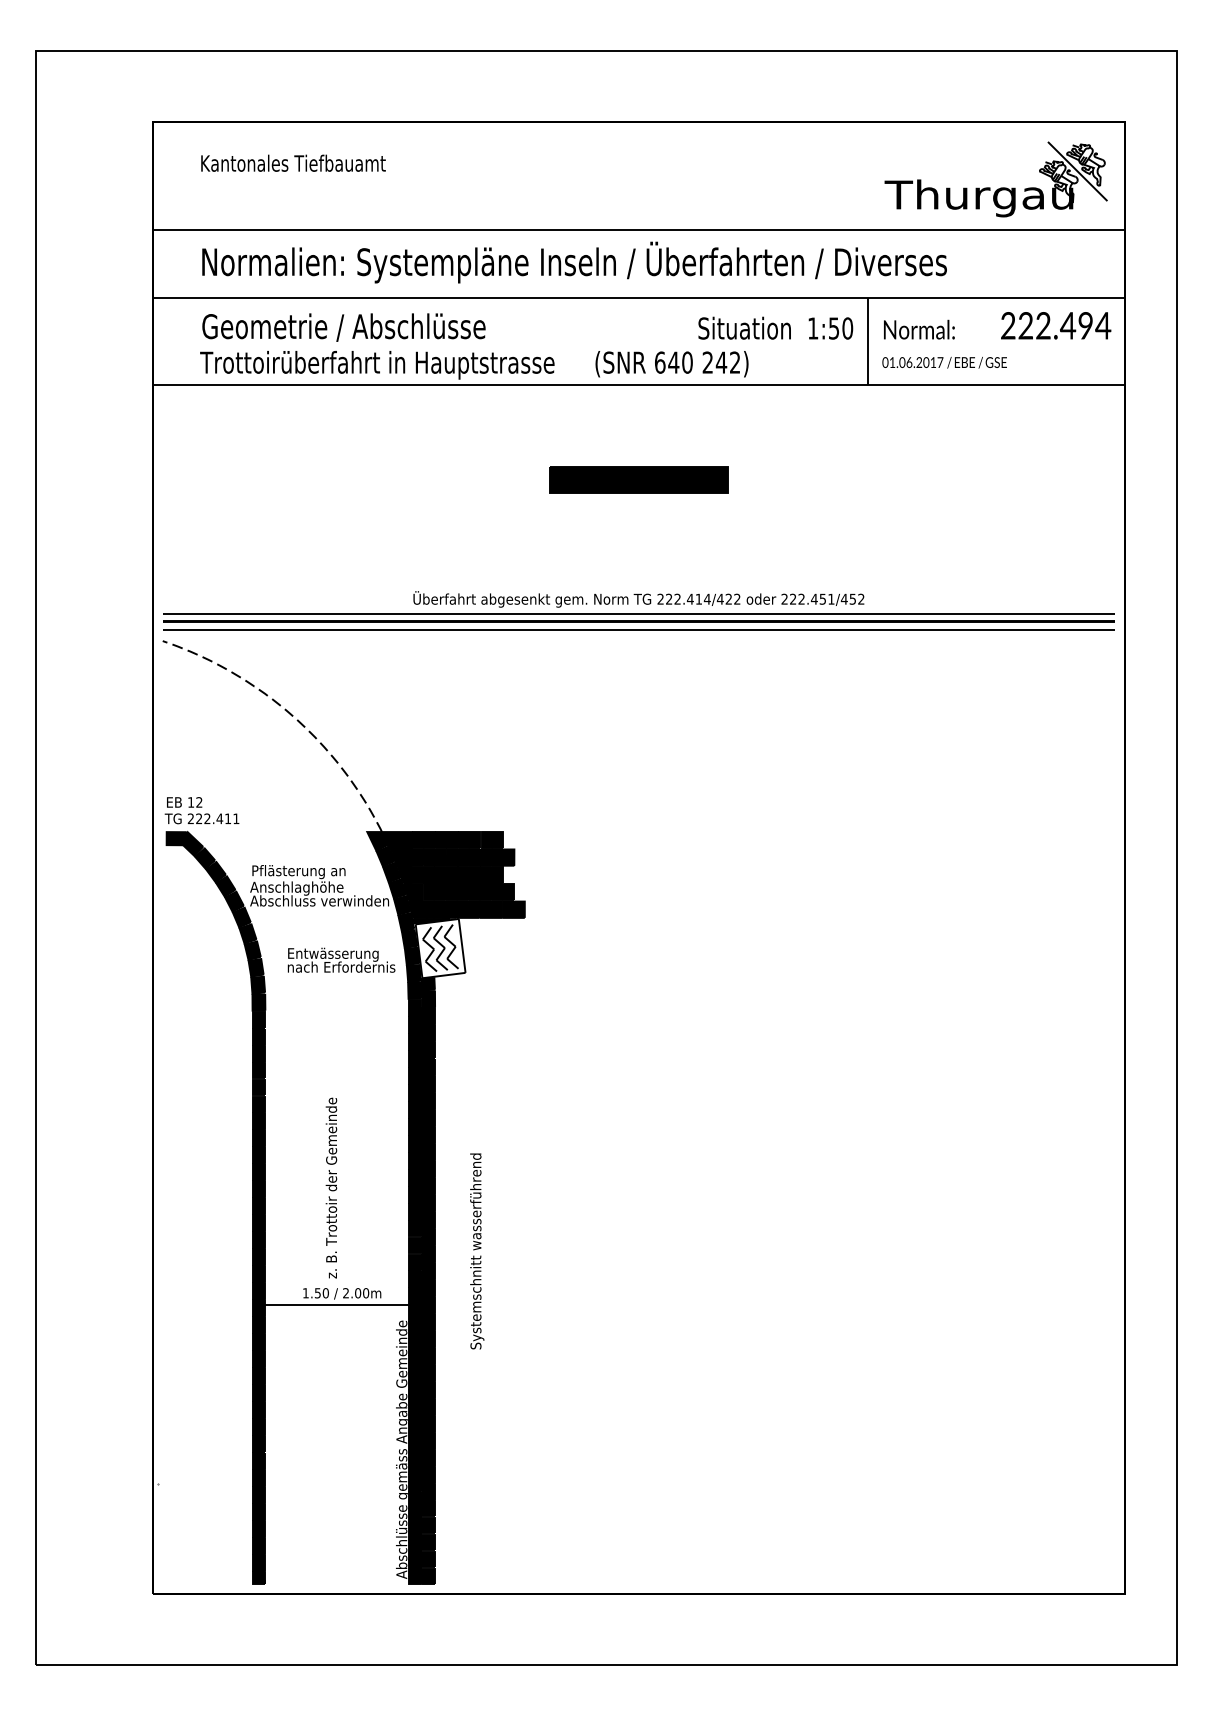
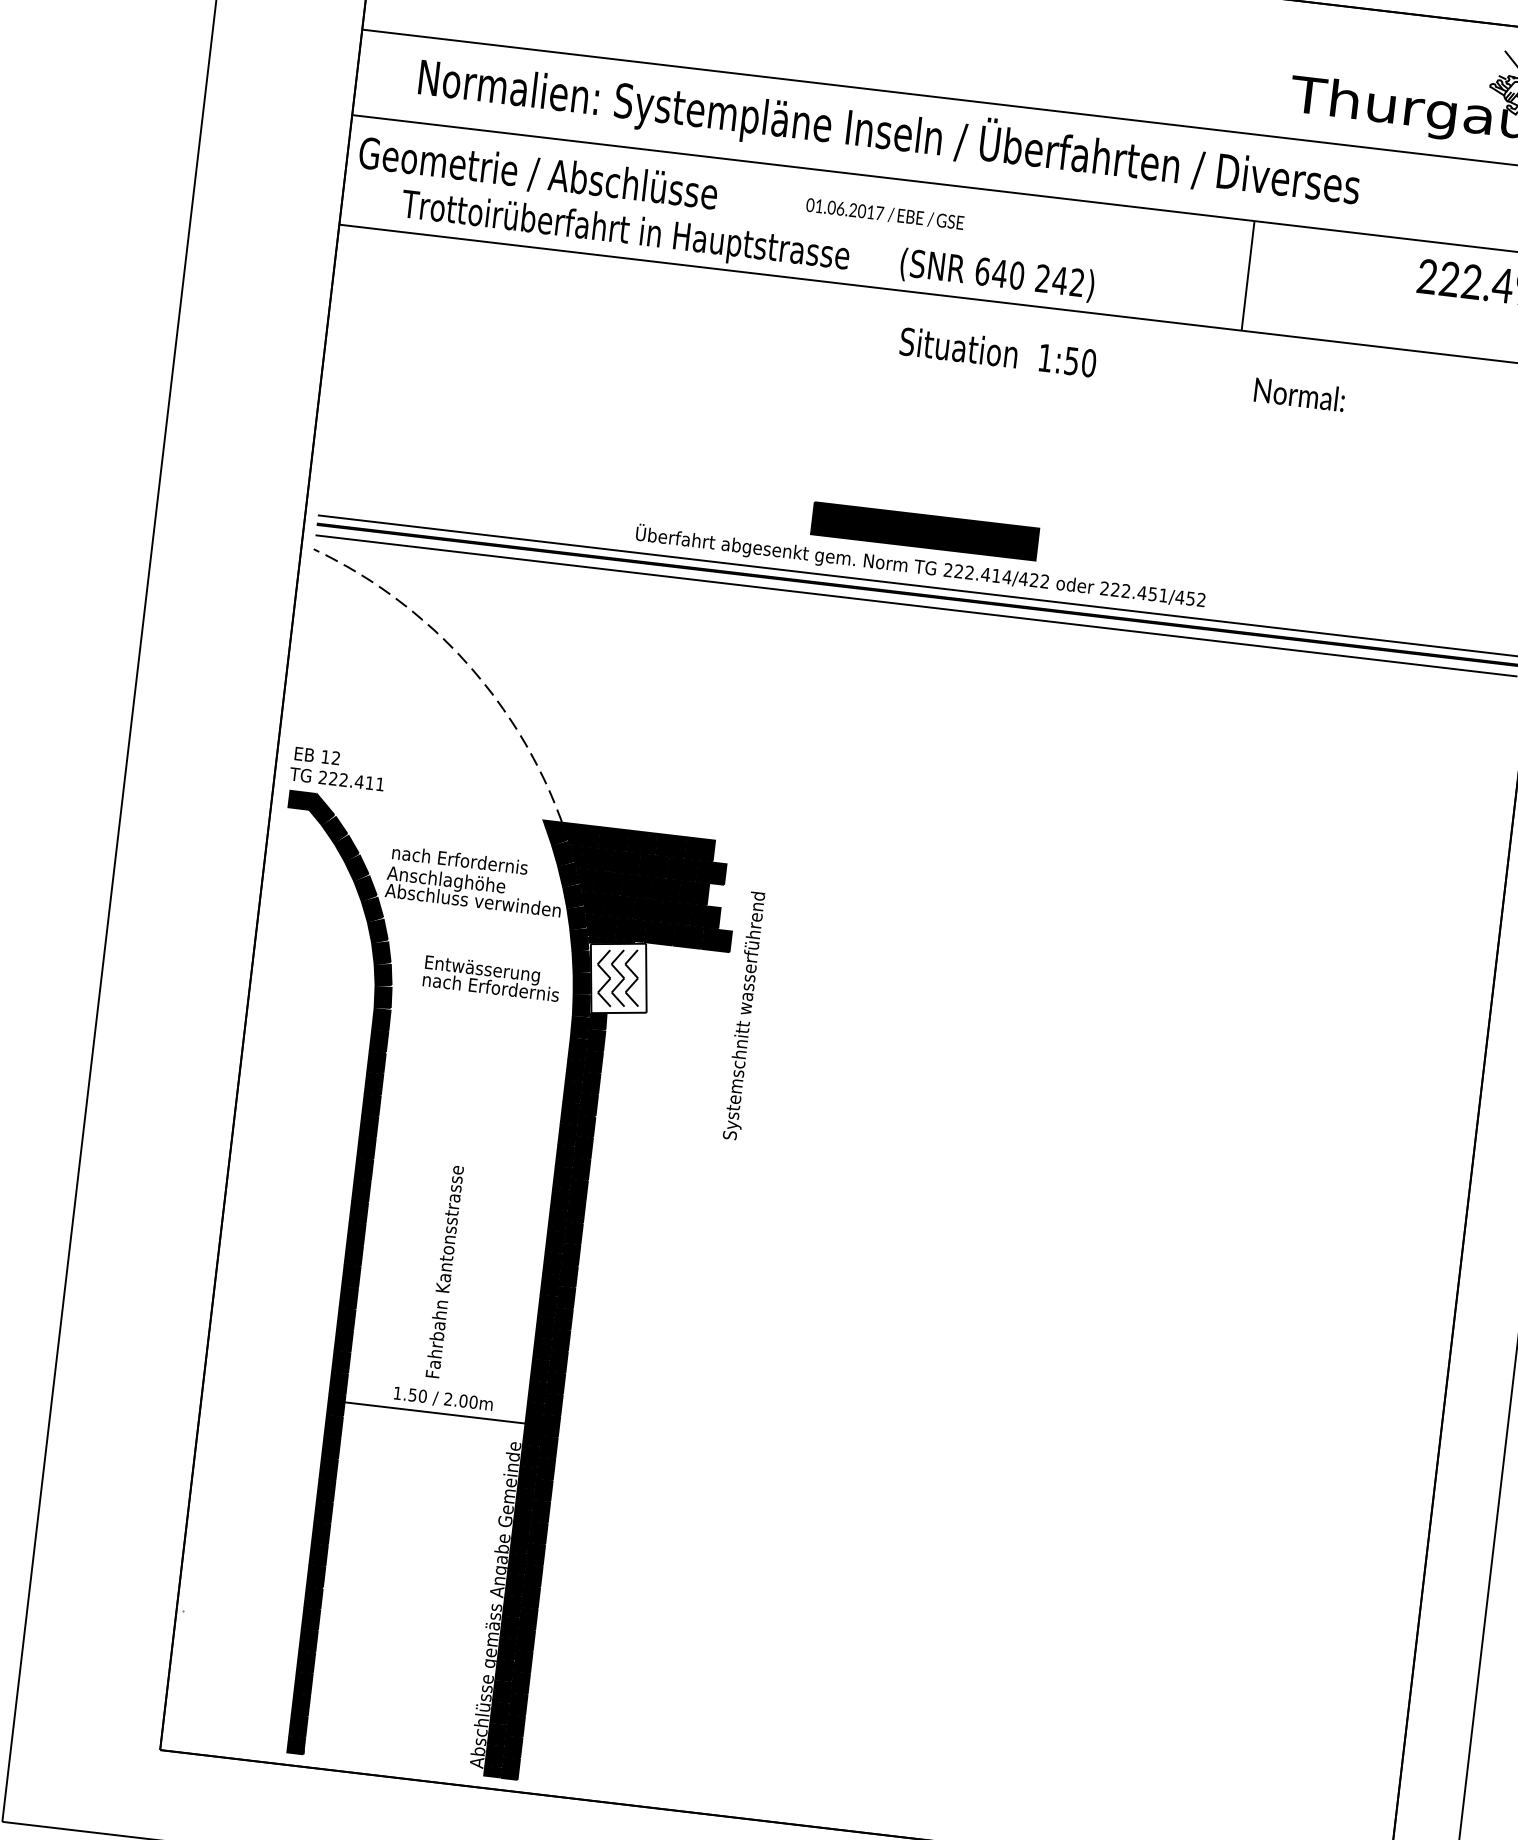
text: (343, 327) -> (537, 174), moved
text: (775, 327) -> (998, 351), moved
text: (919, 329) -> (1299, 394), moved
text: (944, 362) -> (884, 213), moved
part: (638, 479) -> (924, 530), moved
text: (305, 872) -> (459, 862), Pflästerung an -> nach Erfordernis
text: (331, 1187) -> (445, 1263), z. B. Trottoir der Gemeinde -> Fahrbahn Kantonsstrasse
text: (477, 1251) -> (745, 1016), moved

